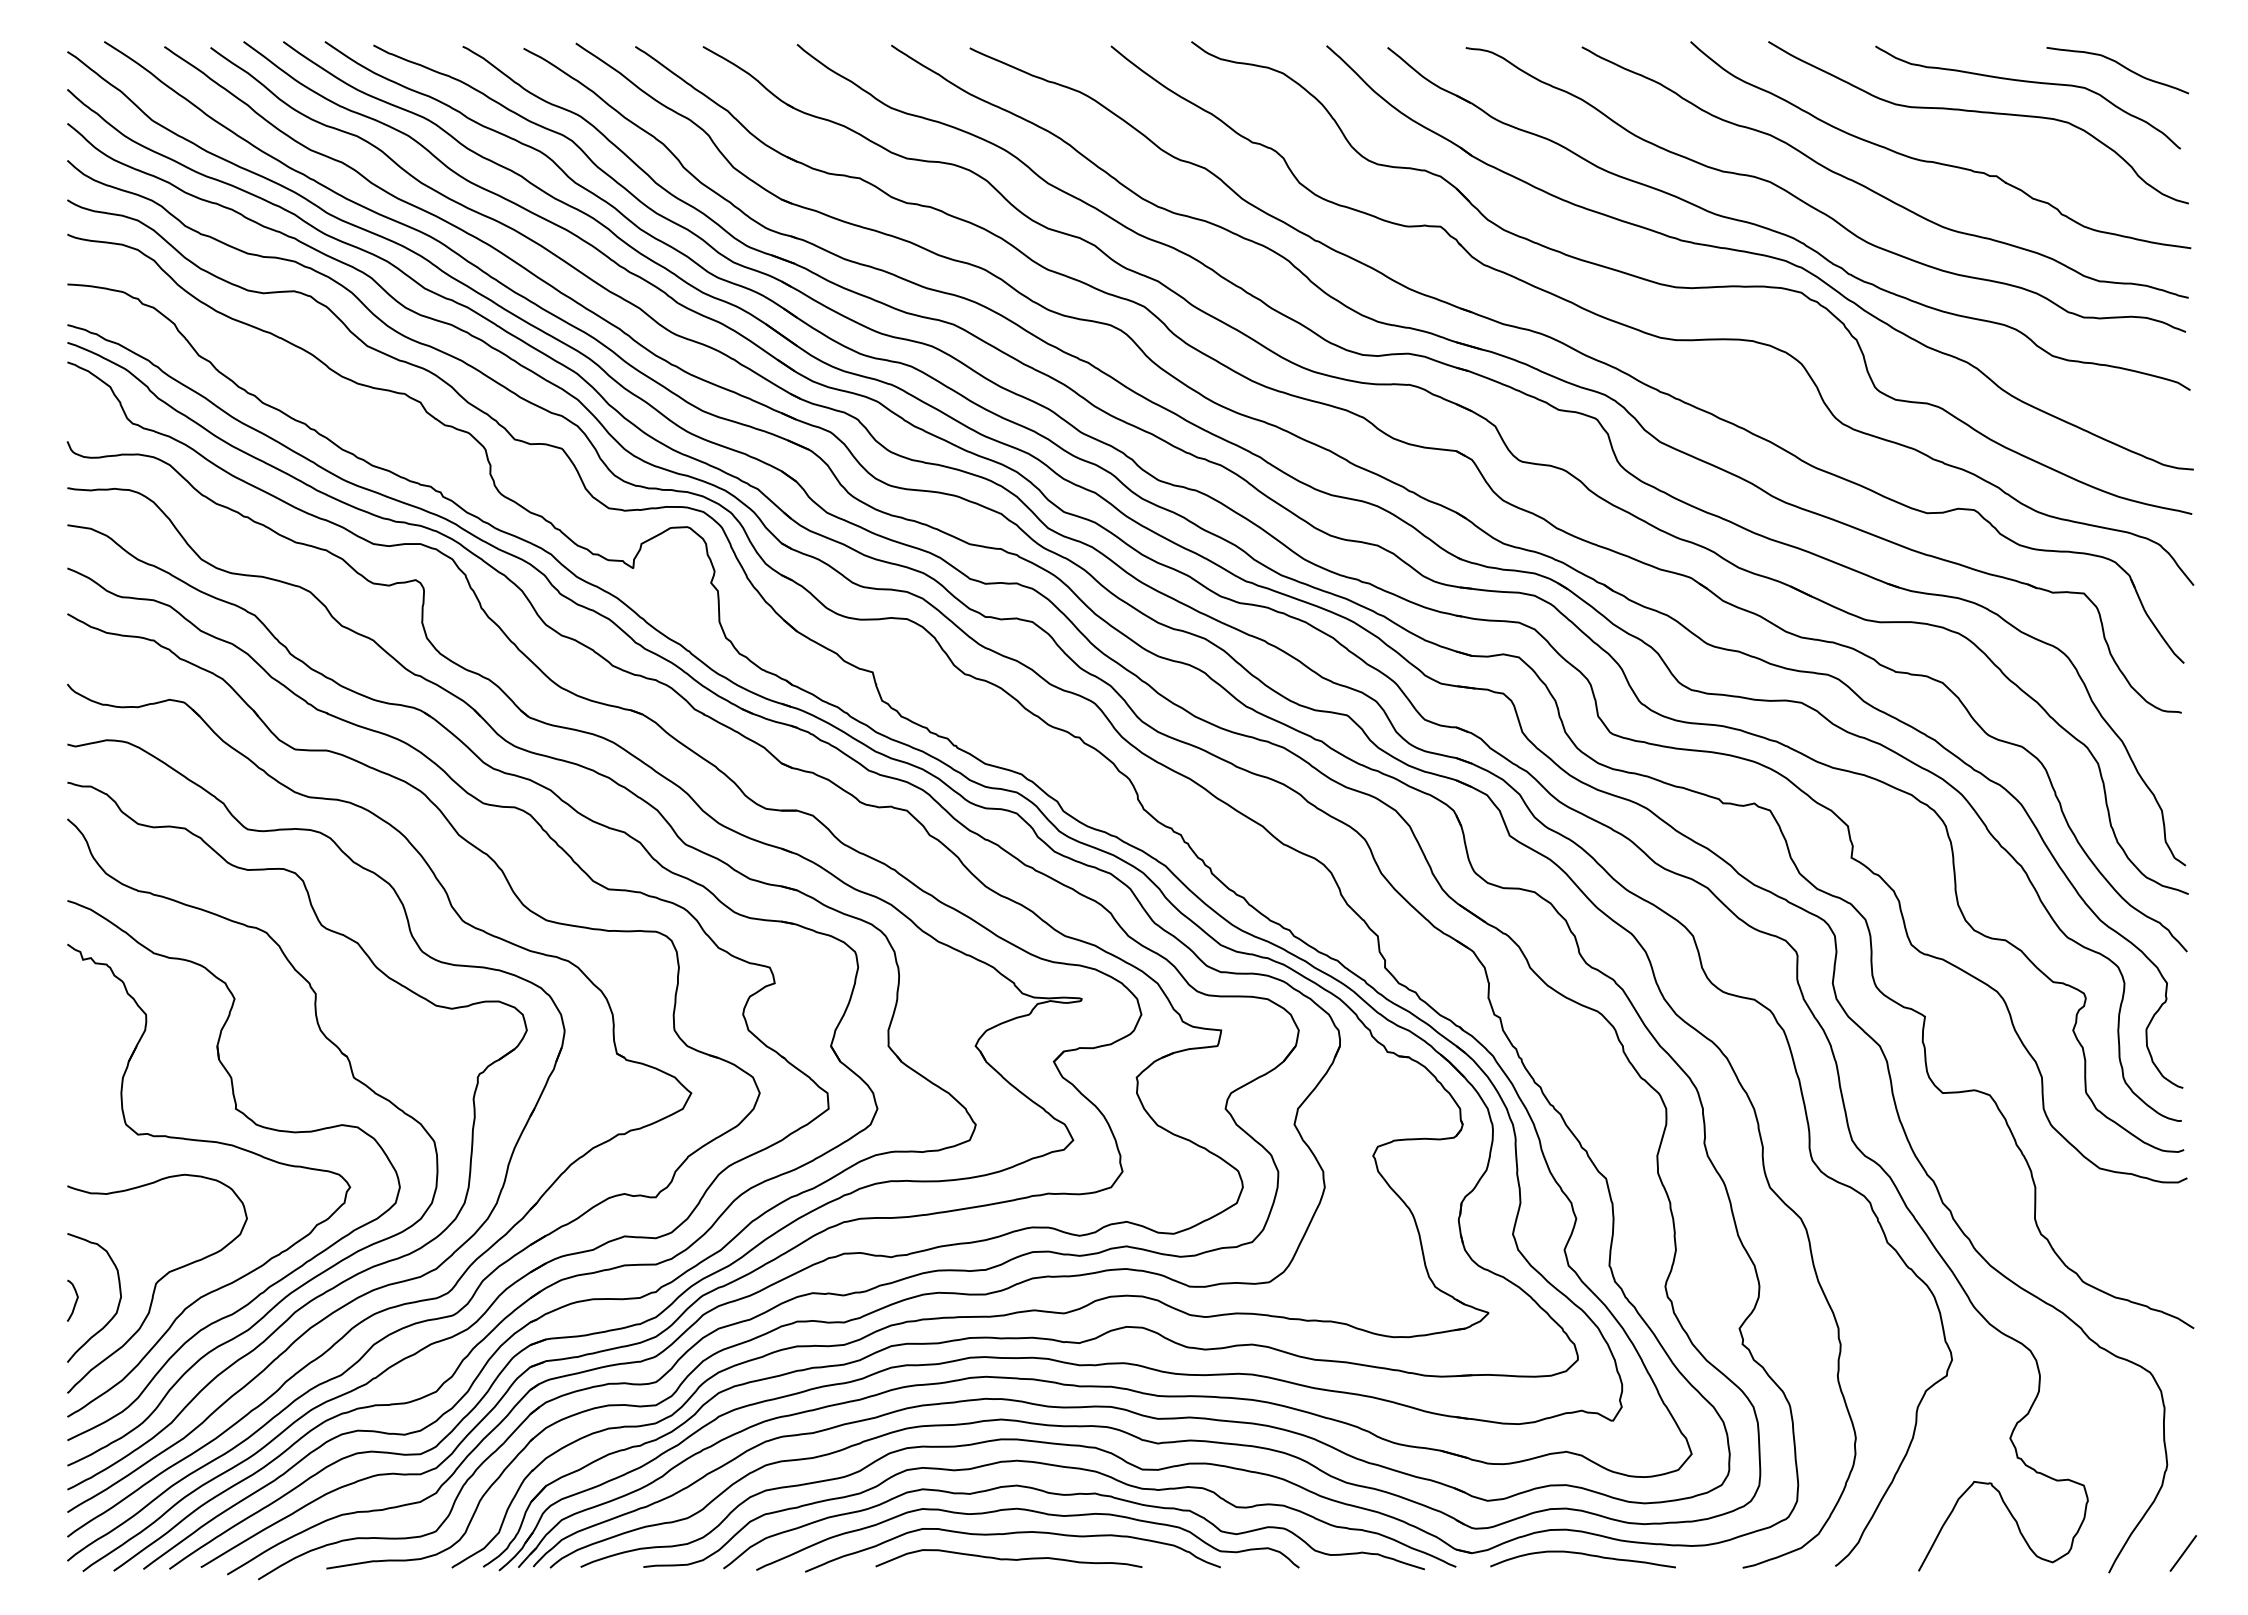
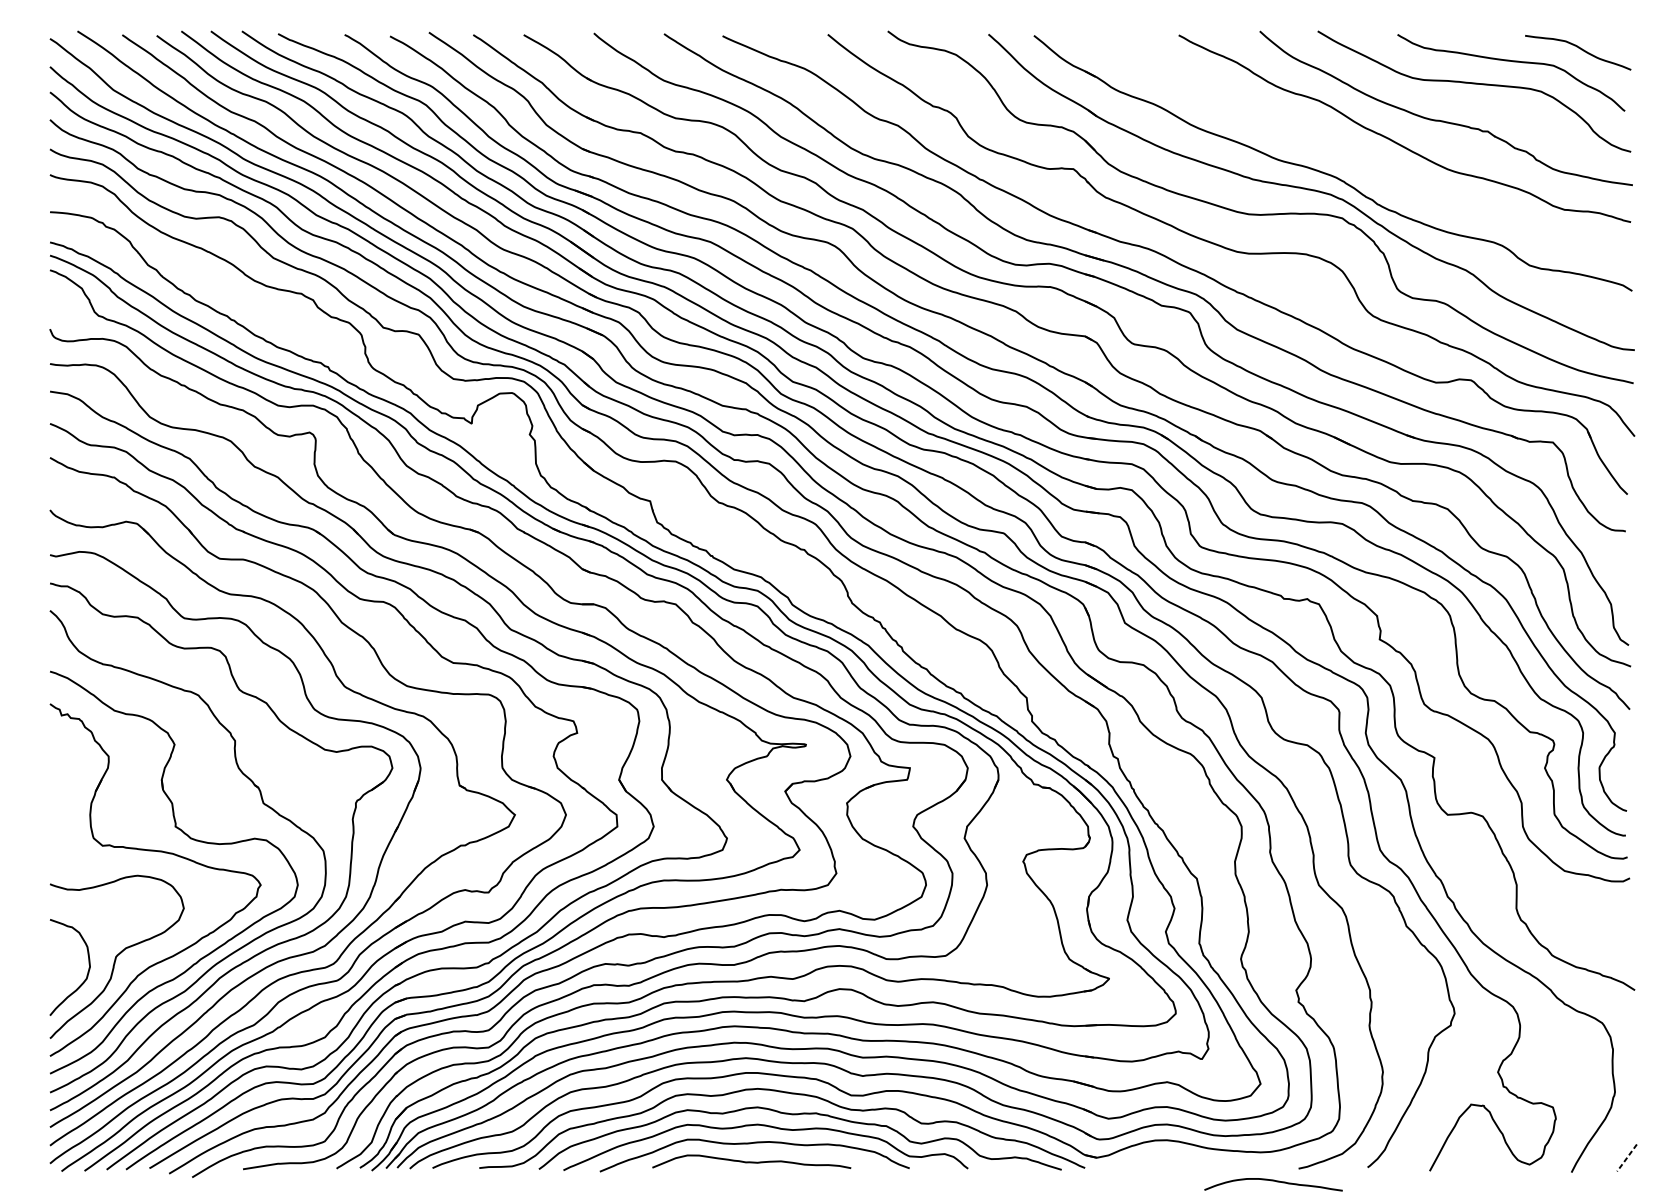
curve: (1815, 207) -> (1352, 154), removed
curve: (75, 1300) -> (56, 969), removed
curve: (1582, 1554) -> (1273, 1181), moved
line: (2182, 1554) -> (1626, 1158), solid -> dashed

